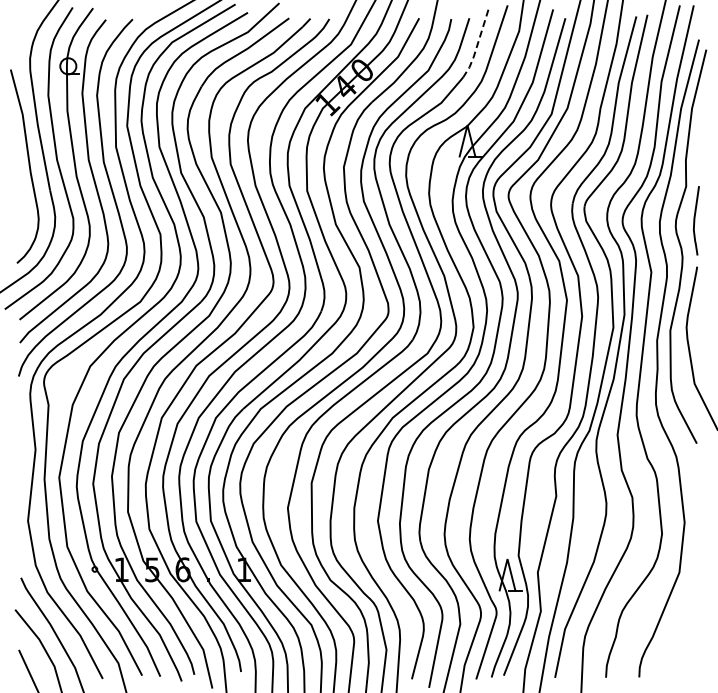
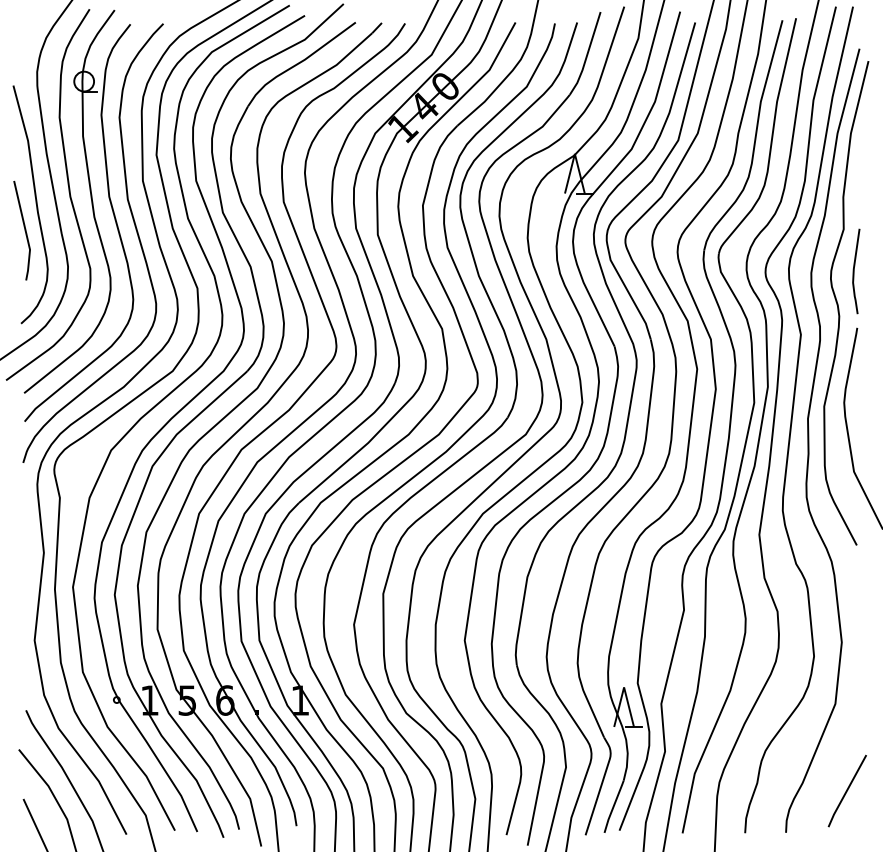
line: (477, 45) -> (587, 55), dashed -> solid
line: (19, 187) -> (24, 230), added
line: (689, 643) -> (847, 791), added

